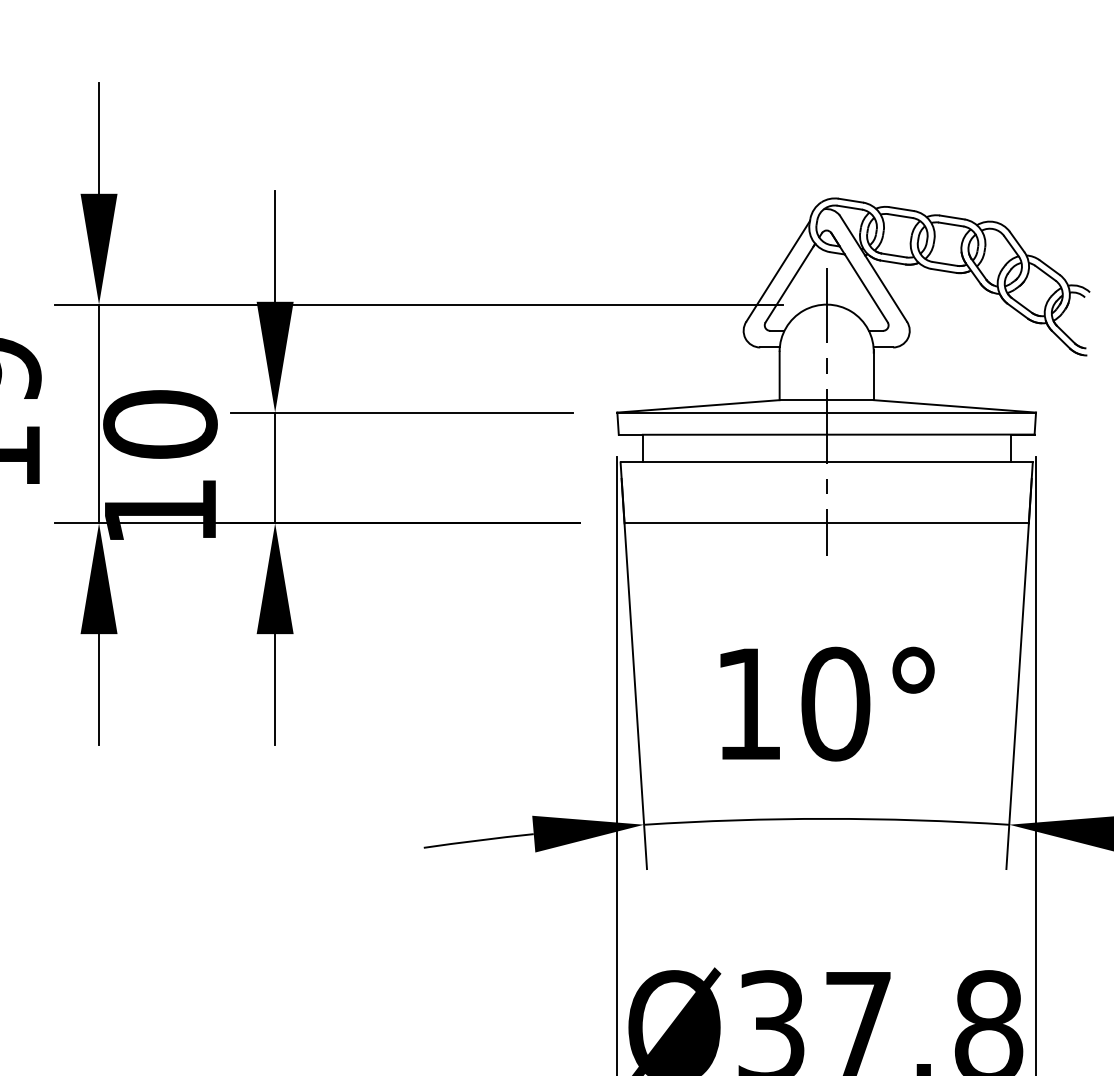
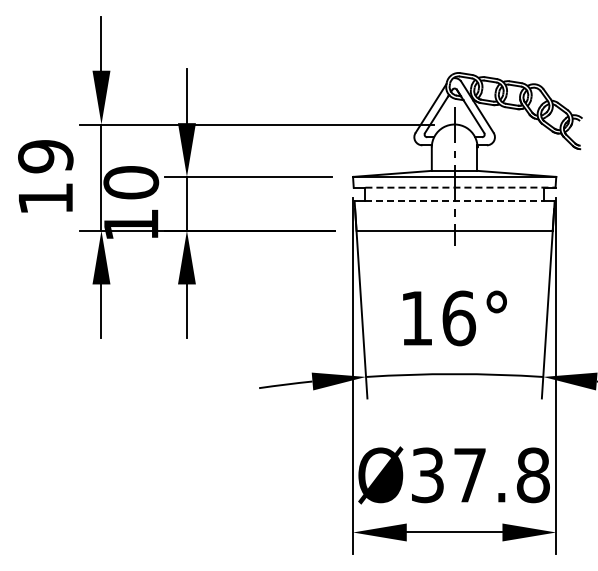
line: (838, 434) -> (460, 187), solid -> dashed
line: (828, 463) -> (455, 201), solid -> dashed
text: (836, 704) -> (459, 318), 10° -> 16°

